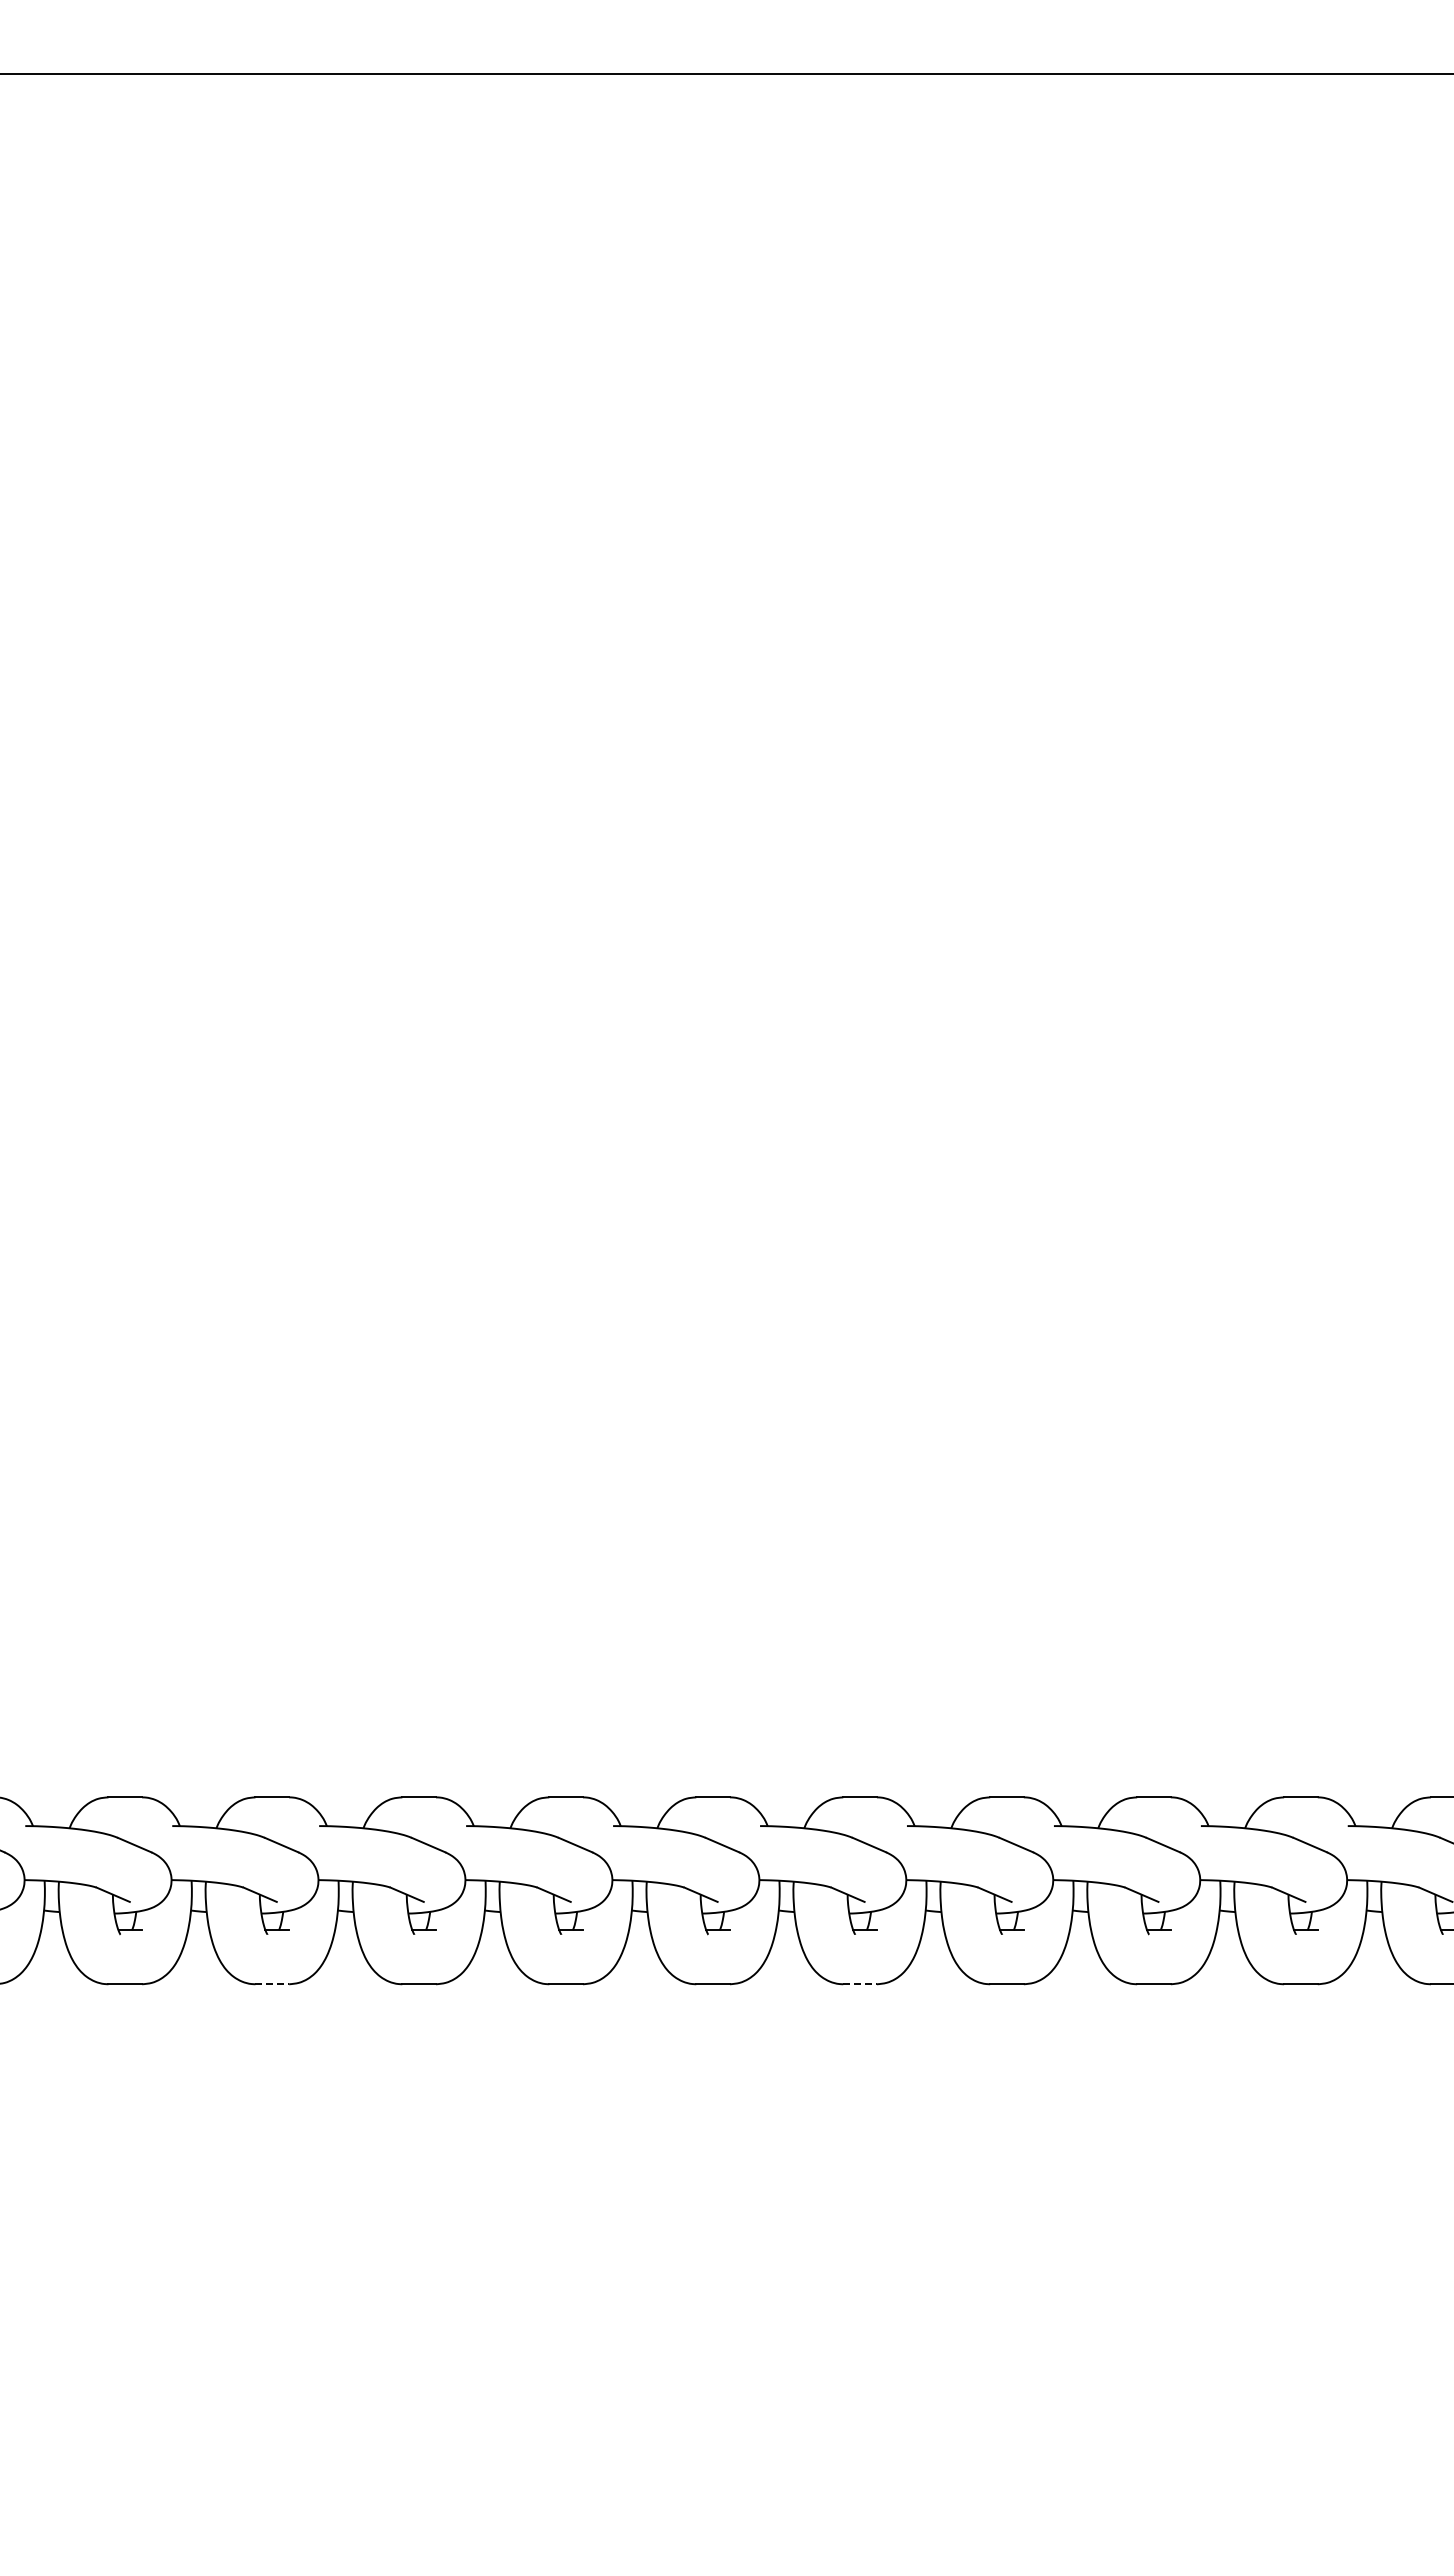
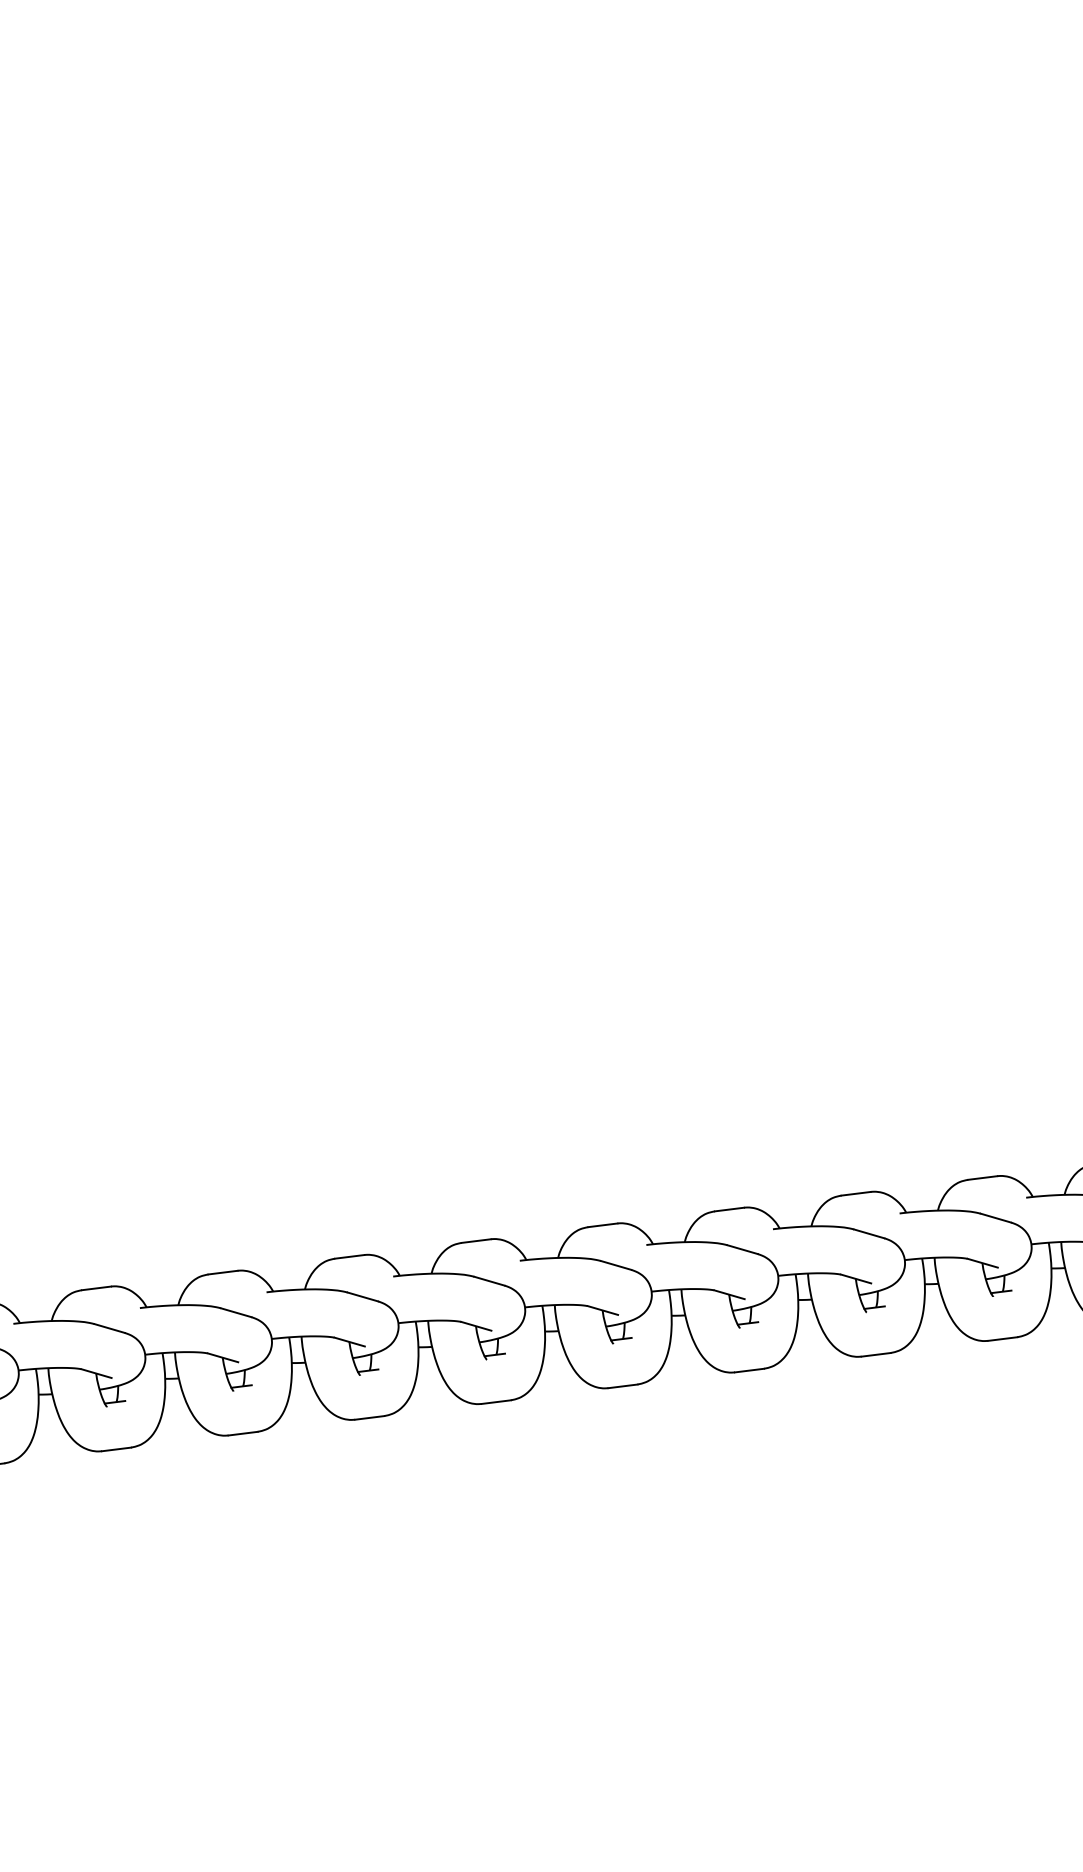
line: (272, 1984) -> (116, 1449), dashed -> solid
line: (860, 1984) -> (623, 1386), dashed -> solid

